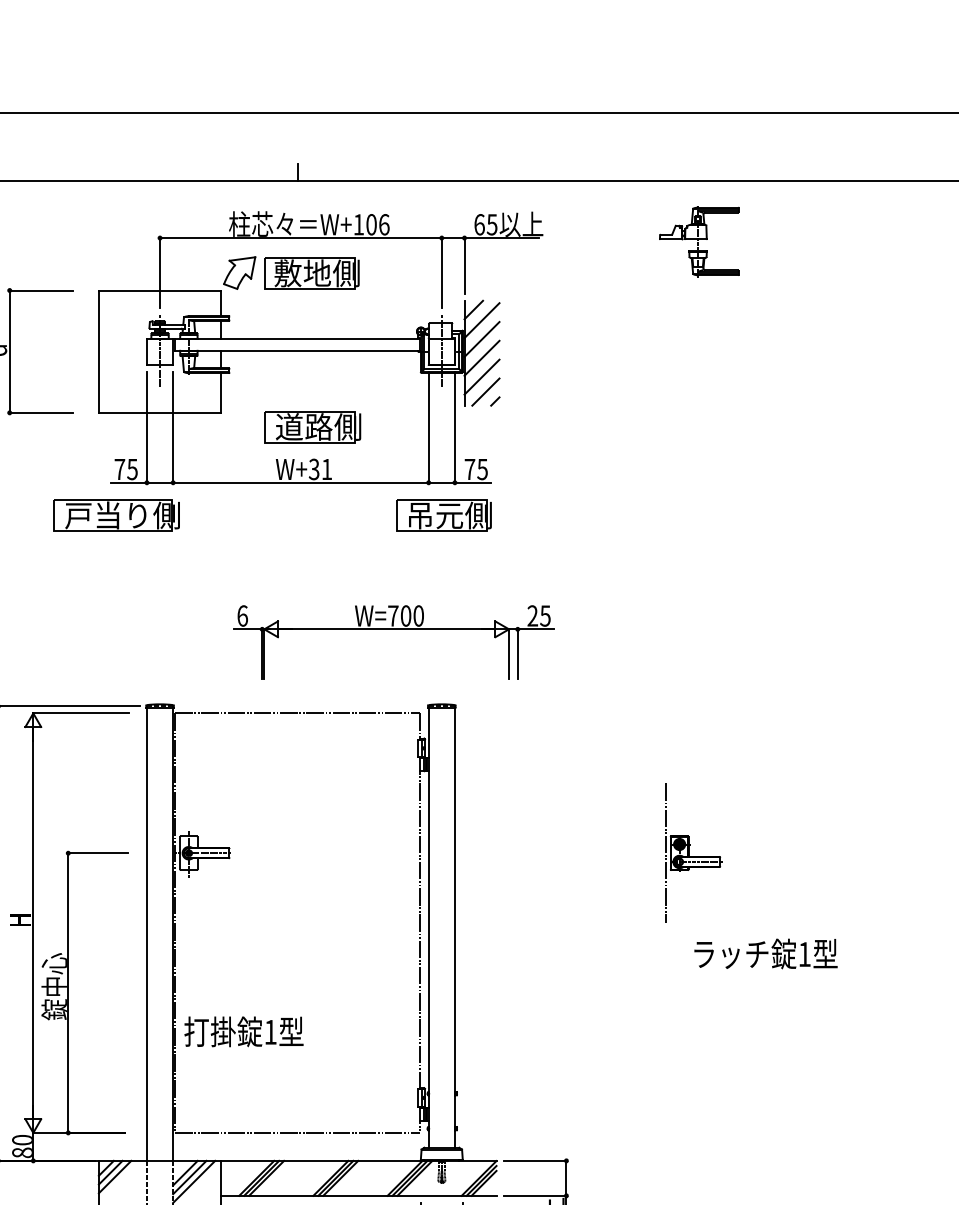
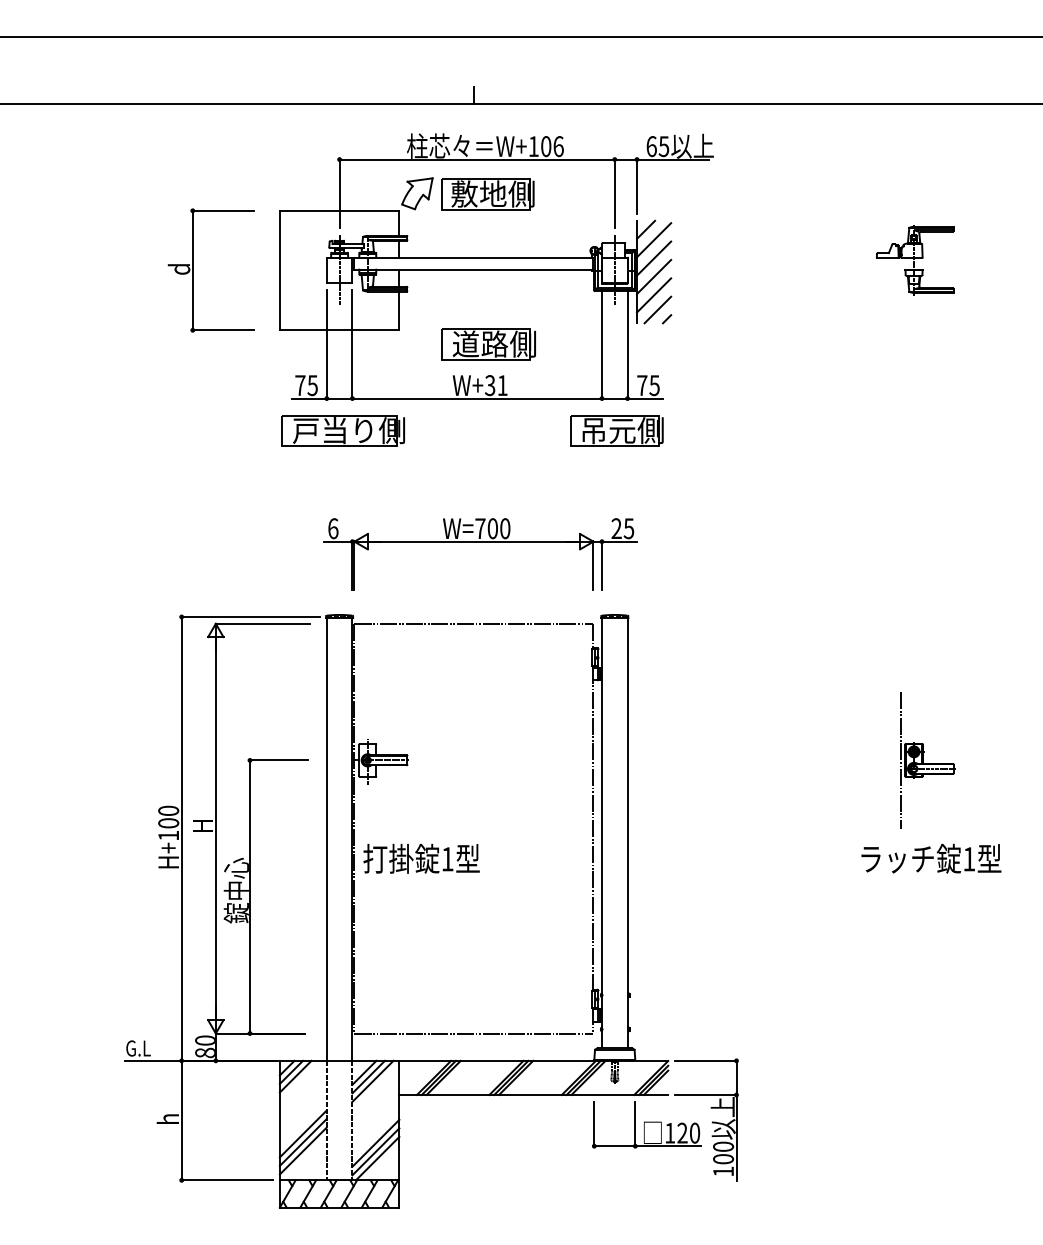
part: (698, 242) -> (914, 260), moved
part: (115, 515) -> (342, 430), moved
part: (393, 630) -> (480, 542), moved
part: (693, 853) -> (927, 760), moved
text: (243, 1031) -> (421, 858), moved

